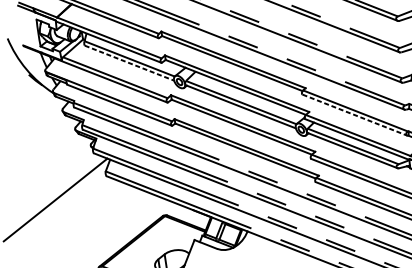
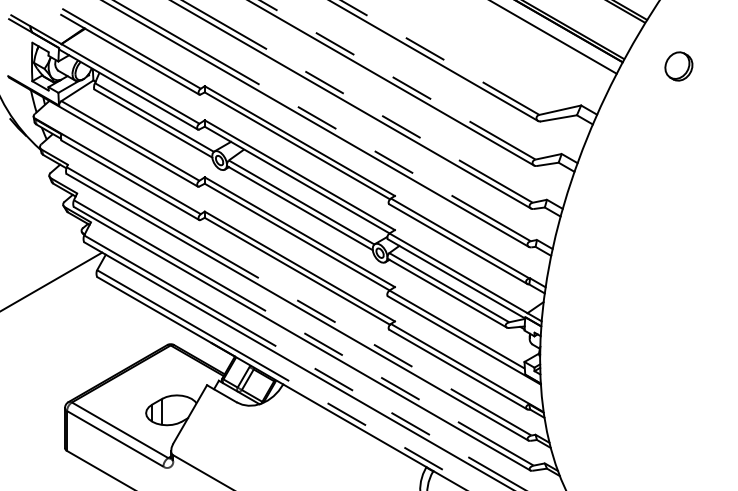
line: (129, 63) -> (153, 123), dashed -> solid
line: (355, 115) -> (458, 244), dashed -> solid

